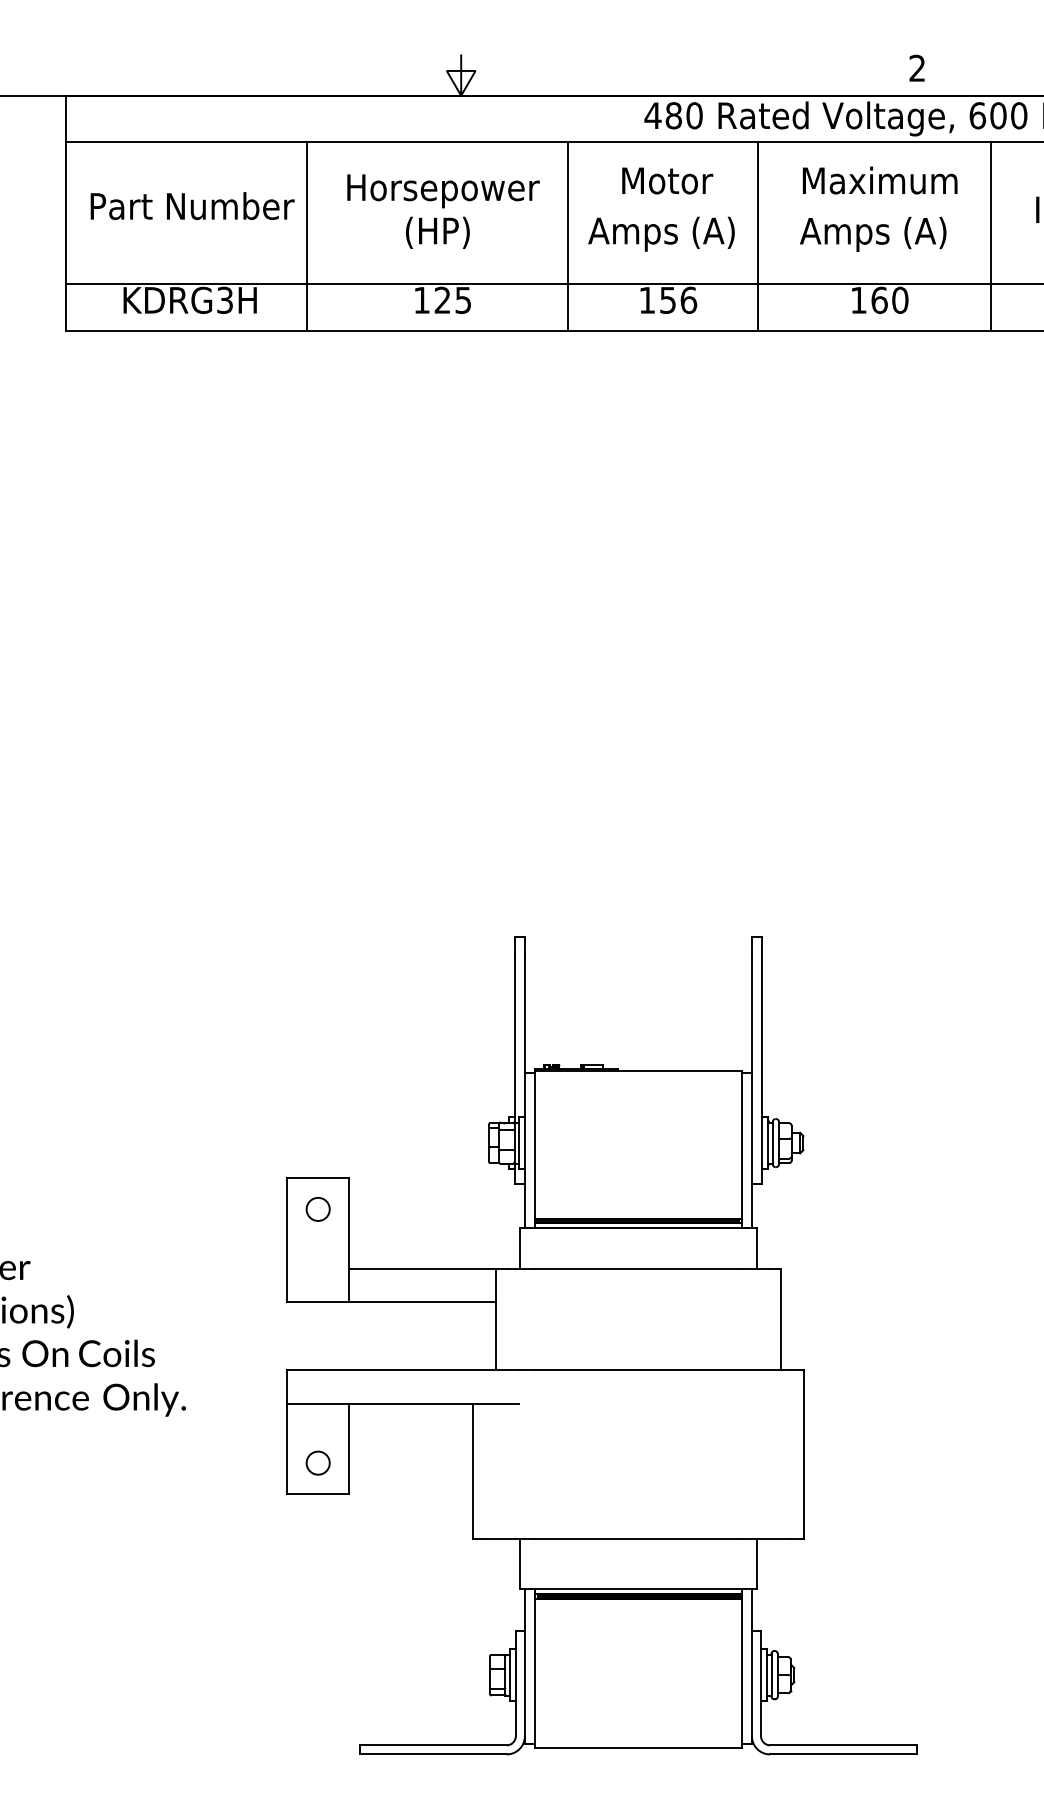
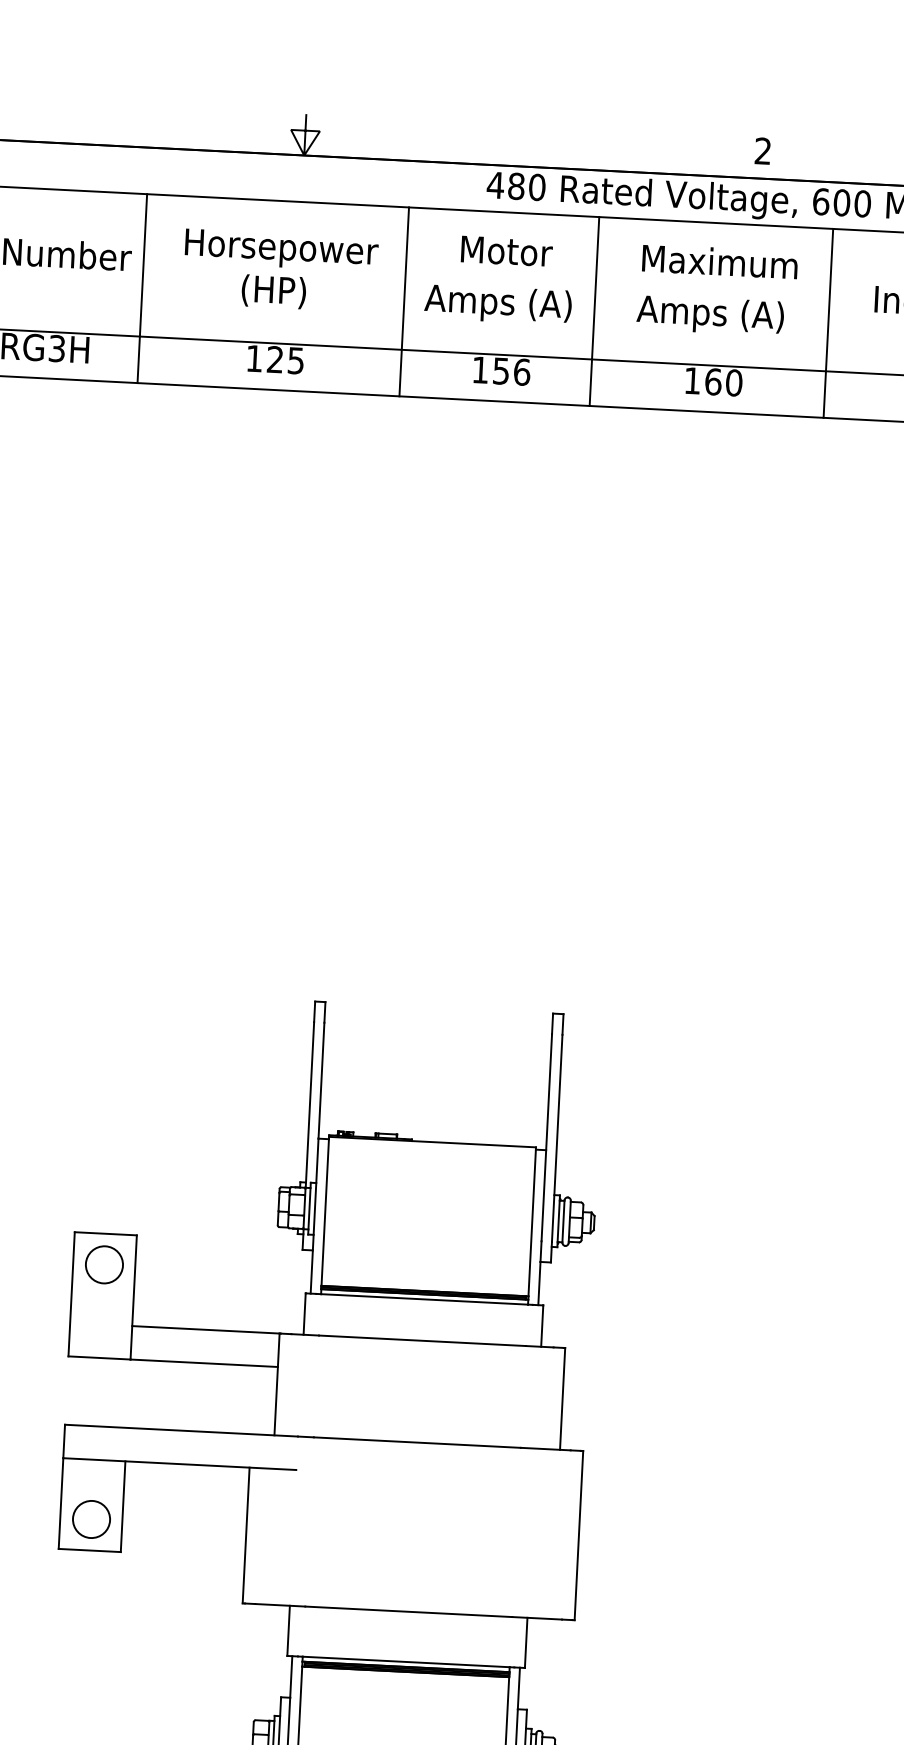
circle: (317, 1209) -> (103, 1264), size x1.6
circle: (317, 1462) -> (90, 1518), size x1.6

